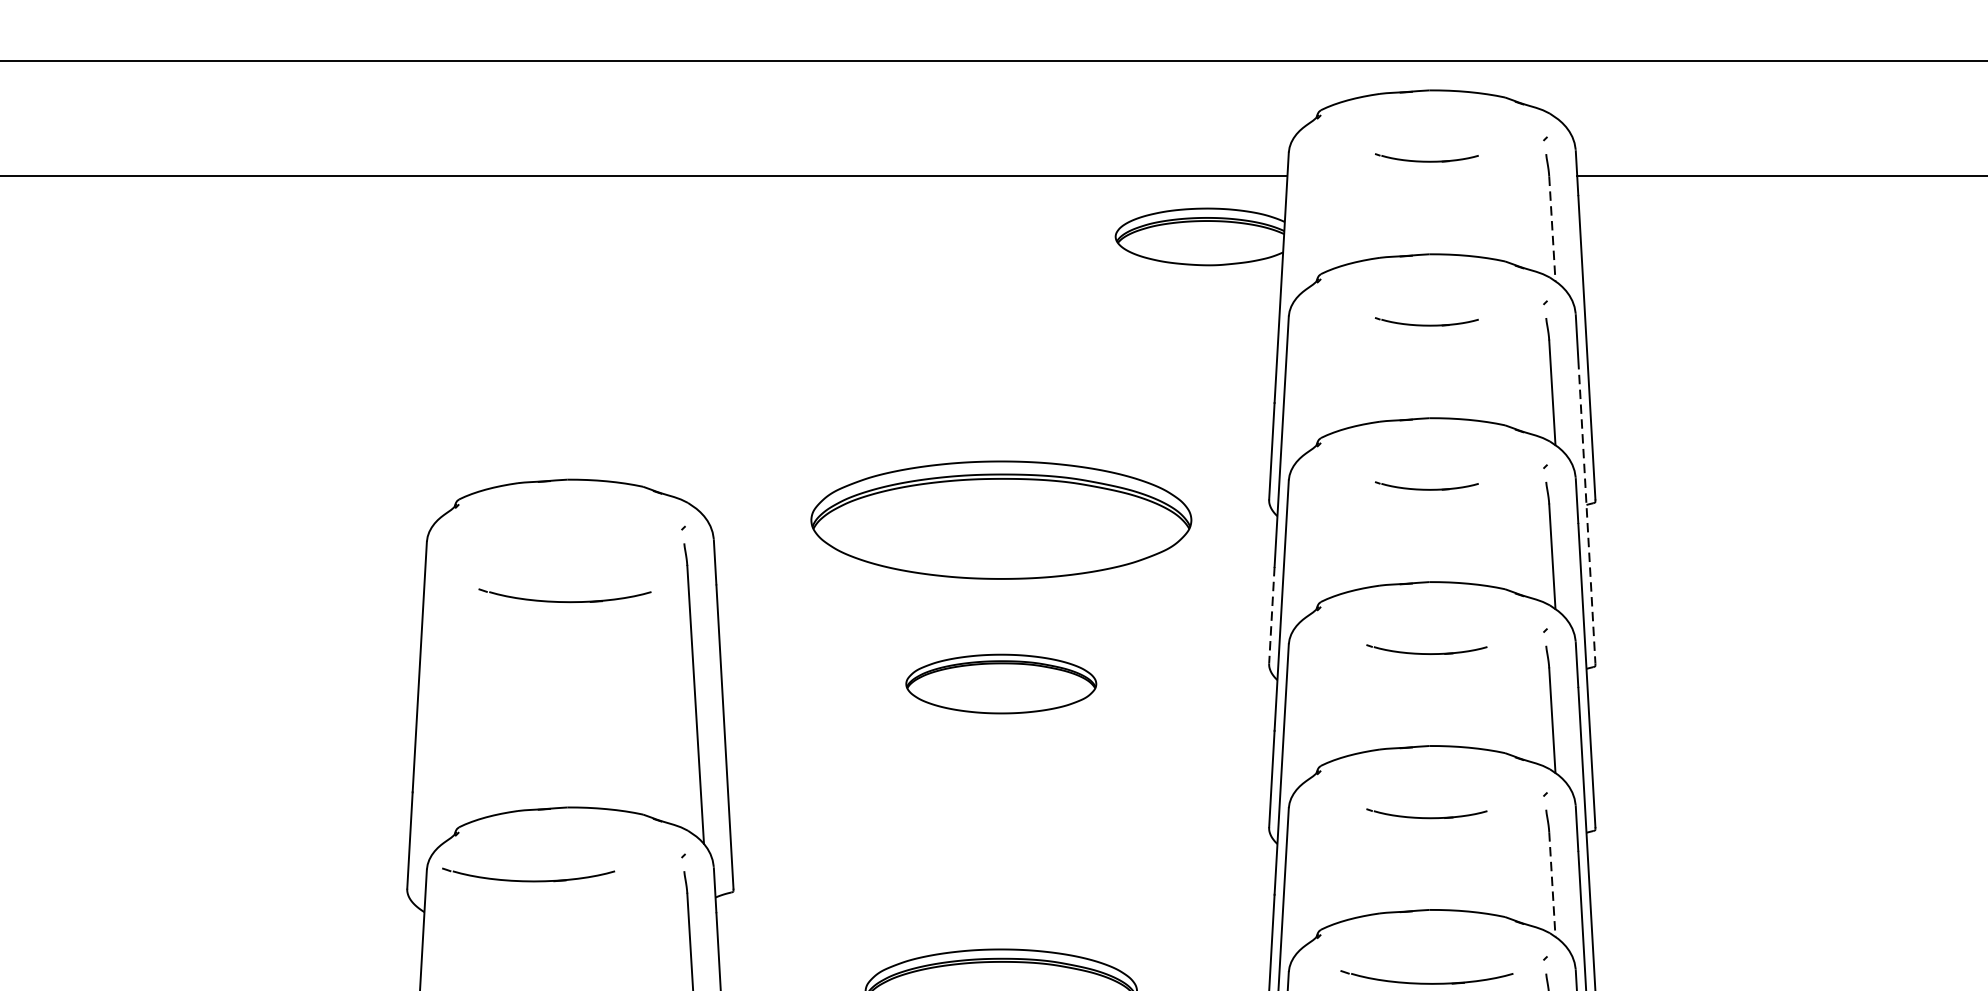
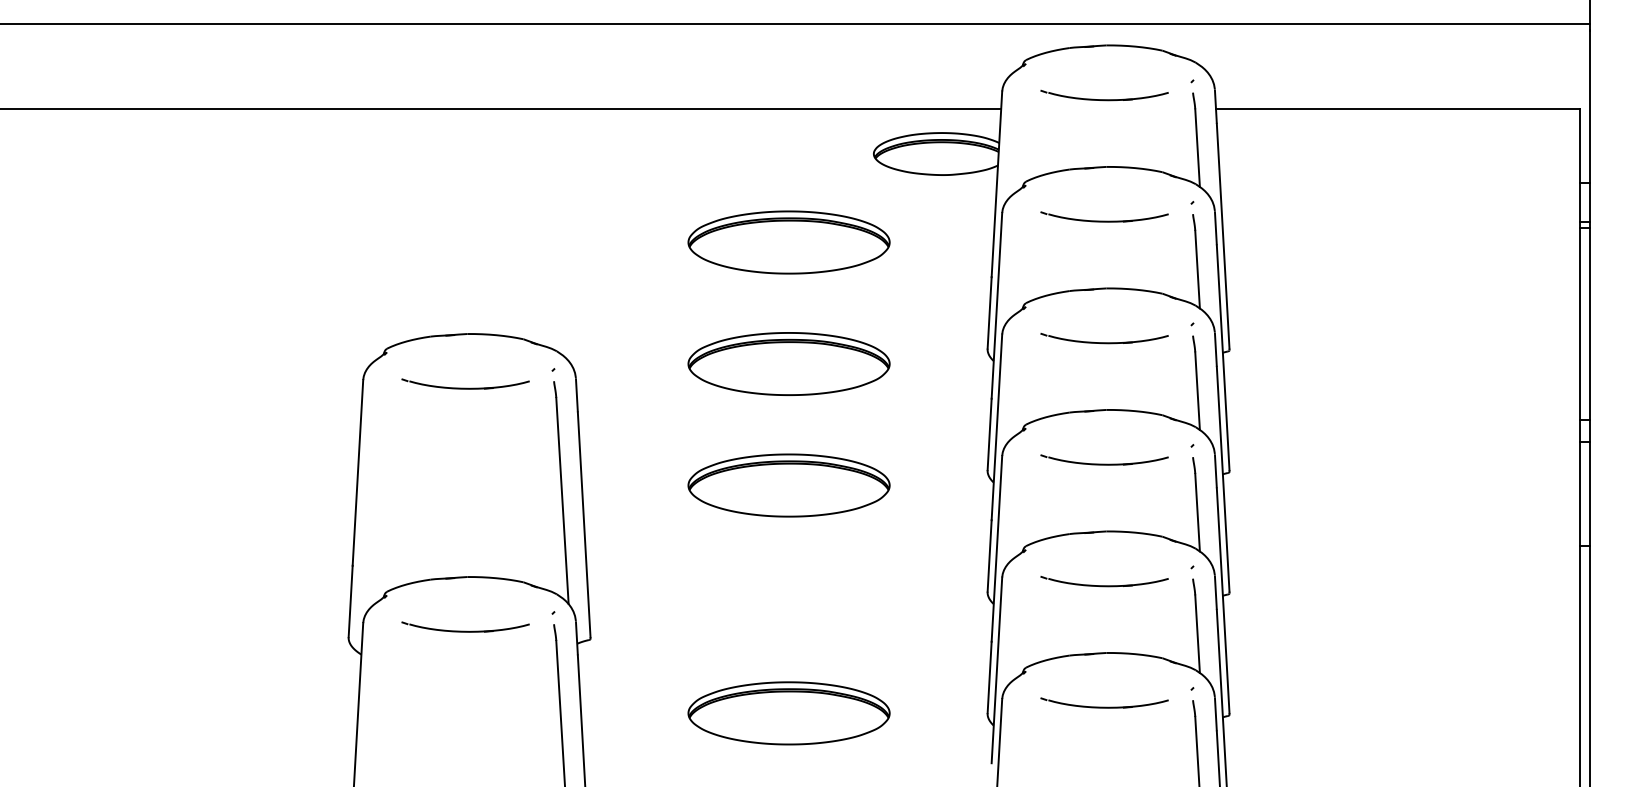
part: (1426, 157) -> (1104, 95), size x1.67
line: (1552, 229) -> (1197, 148), dashed -> solid
part: (1426, 321) -> (1104, 216), size x1.67
part: (1000, 356) -> (788, 242), added
part: (1426, 485) -> (1104, 338), size x1.67
line: (1587, 511) -> (1223, 357), dashed -> solid
part: (1000, 519) -> (788, 363), size x0.71
part: (564, 594) -> (465, 383), moved
line: (1271, 615) -> (989, 434), dashed -> solid
part: (1426, 648) -> (1104, 459), size x1.43
part: (1000, 684) -> (788, 485), size x1.43
part: (1426, 813) -> (1104, 581), size x1.43
part: (528, 874) -> (465, 626), moved
line: (1552, 885) -> (1197, 634), dashed -> solid

